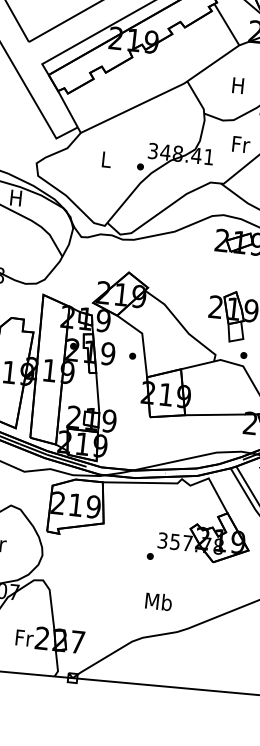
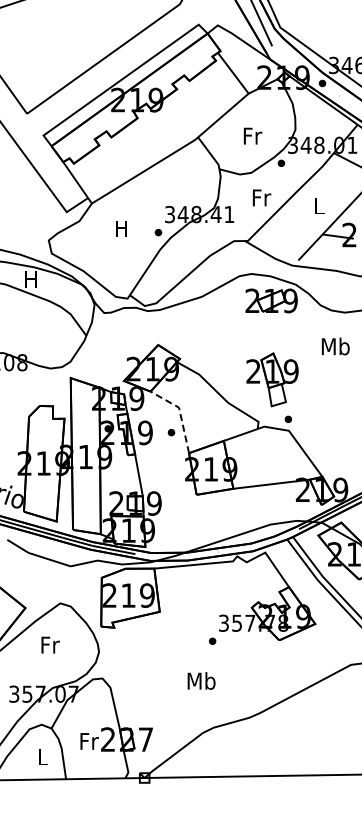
text: (238, 85) -> (252, 135), H -> Fr
text: (106, 159) -> (121, 228), L -> H
line: (143, 339) -> (180, 413), solid -> dashed
text: (158, 601) -> (201, 680), moved

